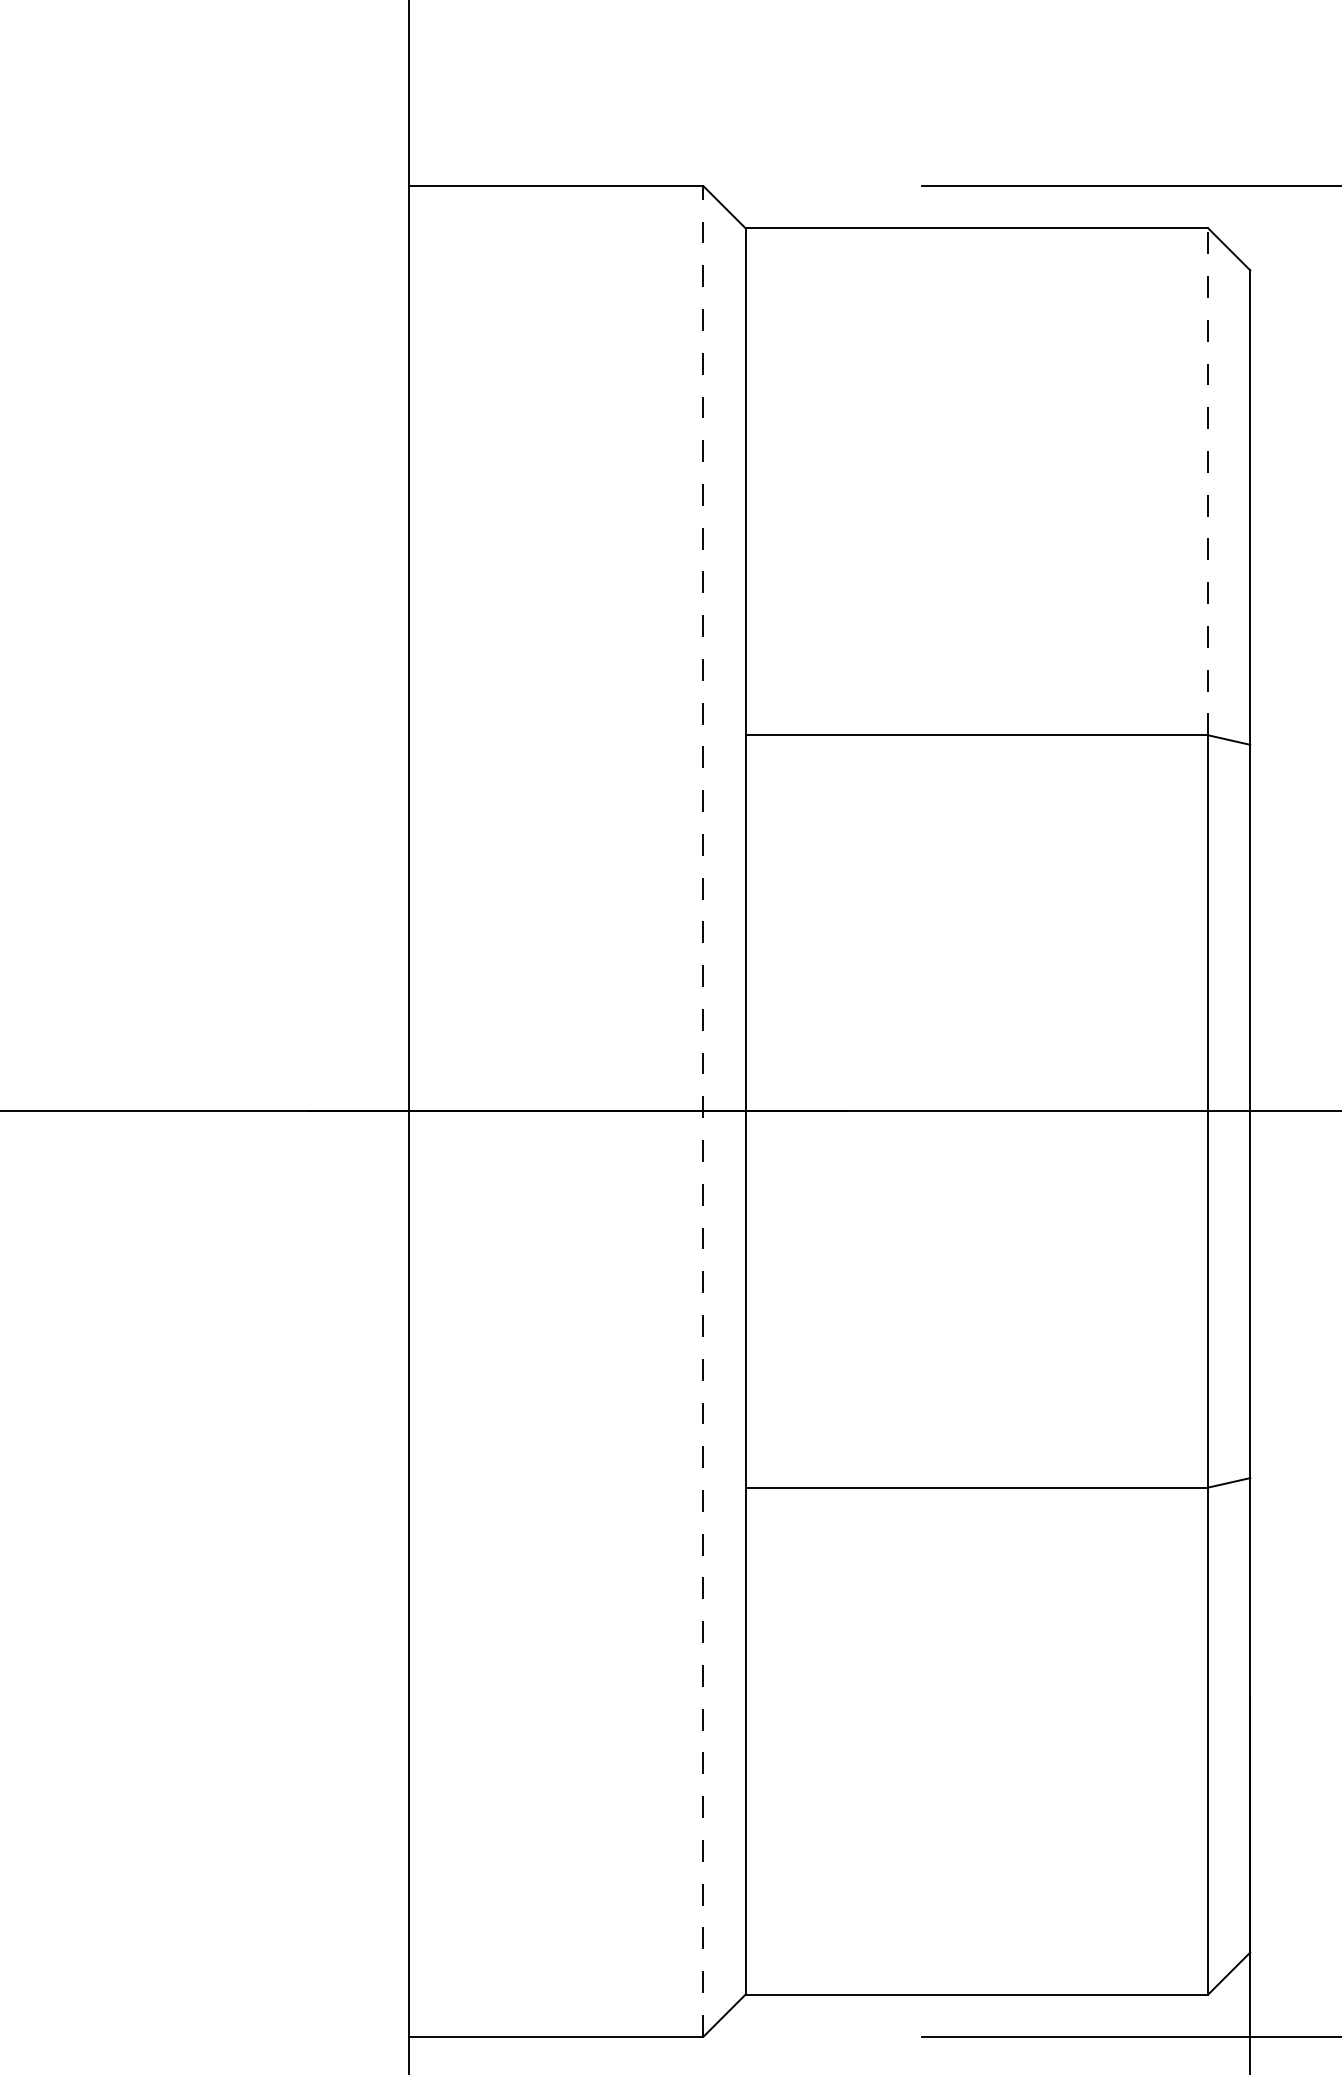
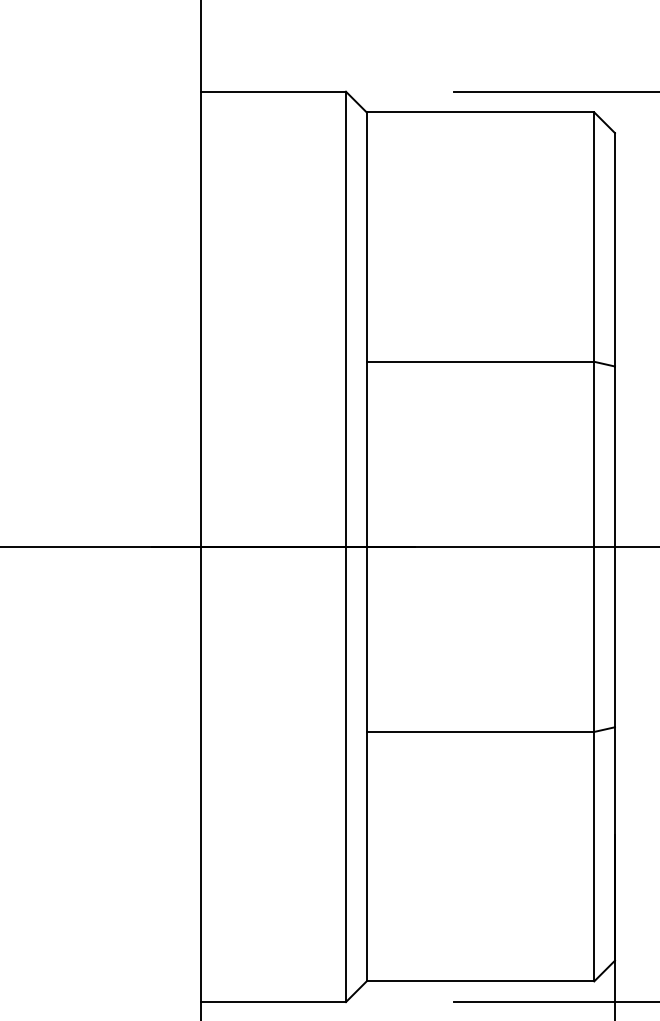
line: (1208, 482) -> (594, 237), dashed -> solid
line: (702, 1110) -> (345, 546), dashed -> solid

